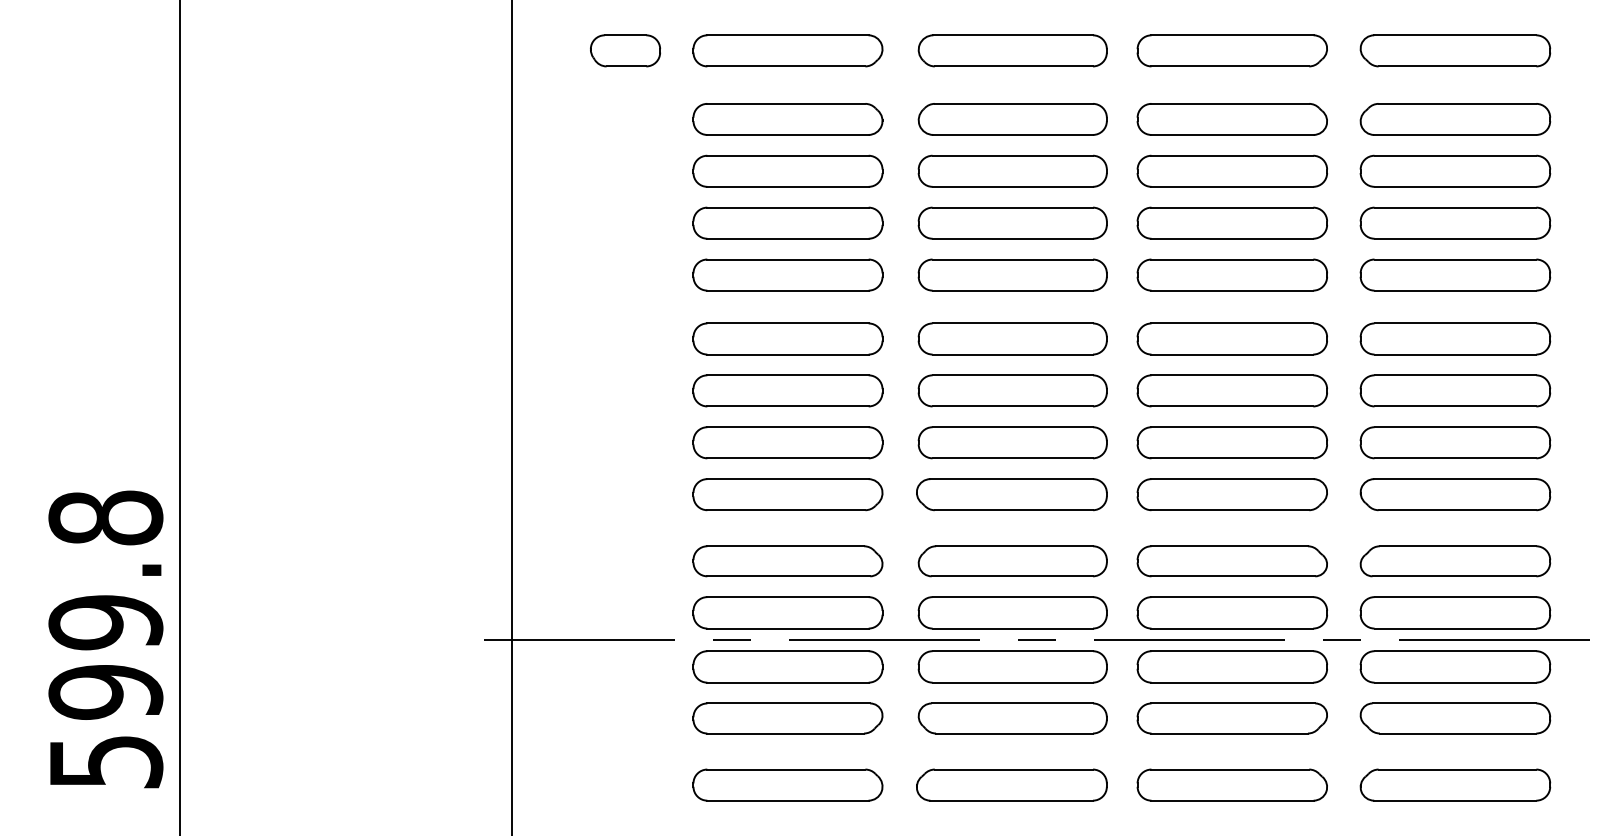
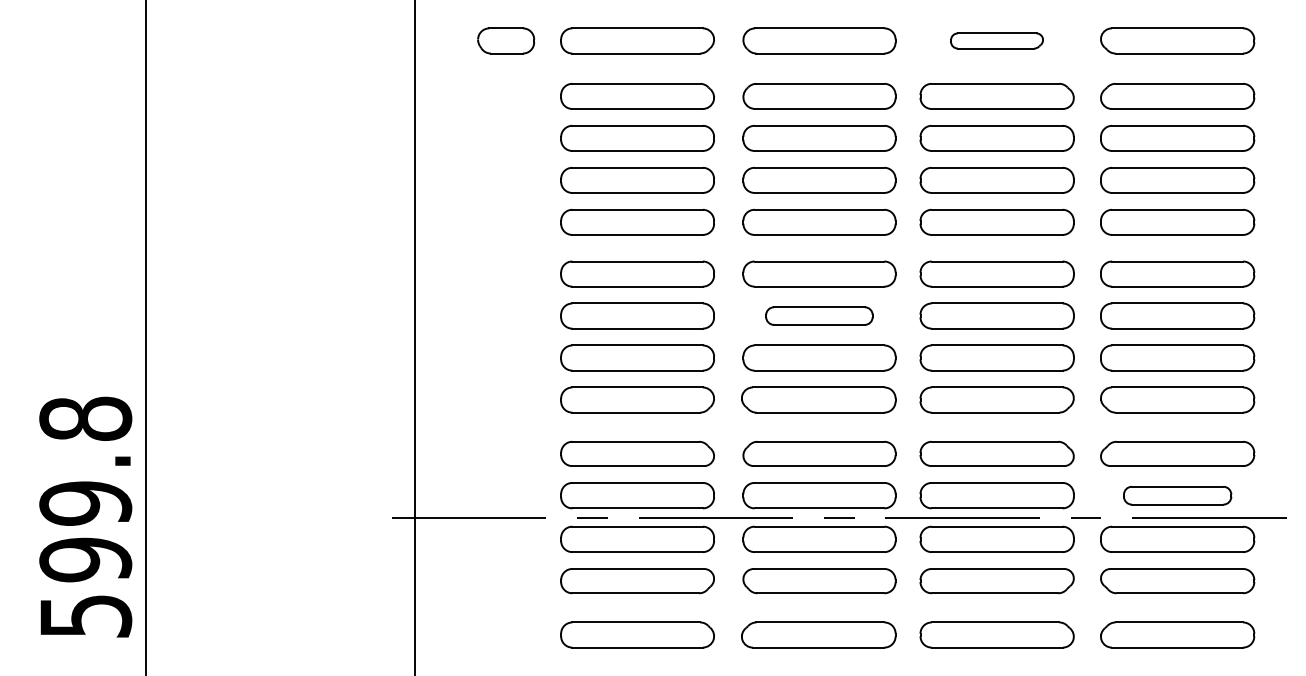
part: (1231, 50) -> (996, 40), size x0.6
part: (1012, 390) -> (819, 315), size x0.7
part: (1455, 612) -> (1177, 495), size x0.7

